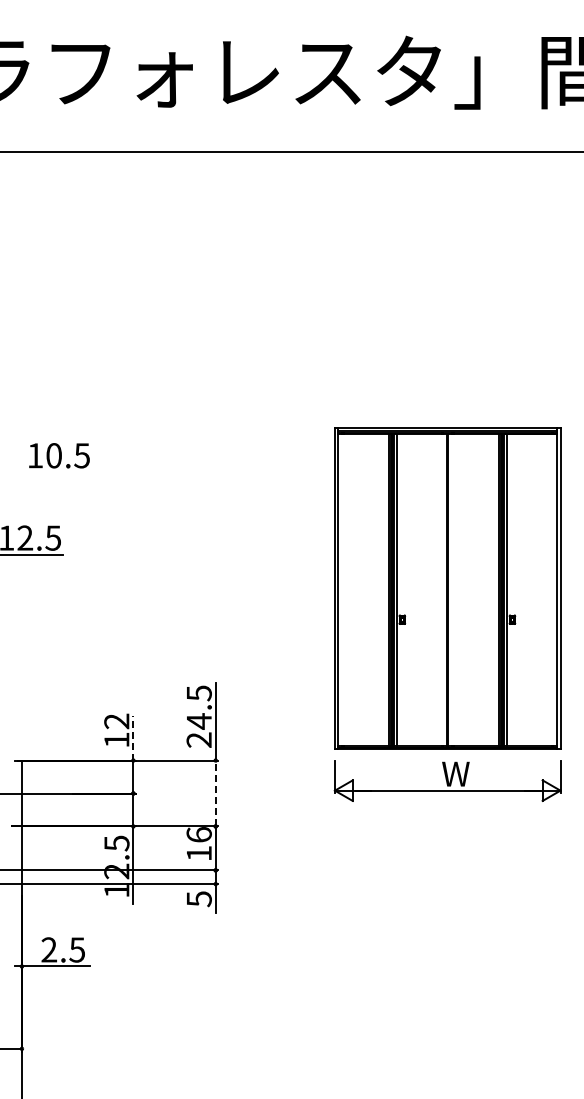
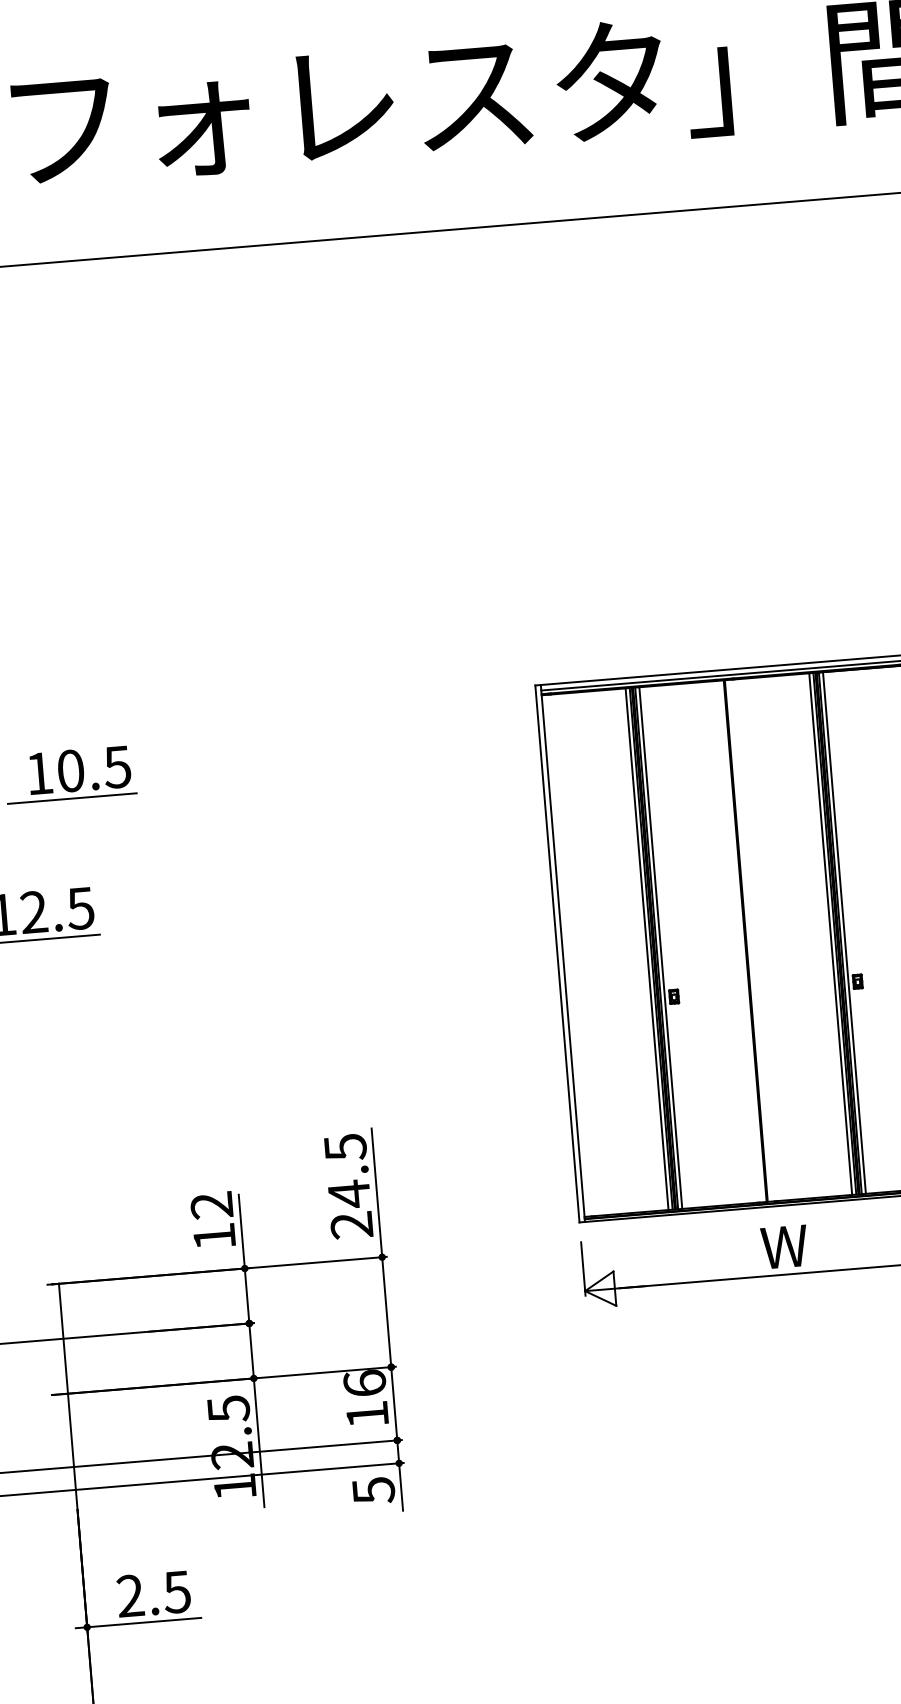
line: (53, 472) -> (72, 799), added
line: (133, 737) -> (241, 1230), dashed -> solid
line: (215, 793) -> (386, 1312), dashed -> solid

